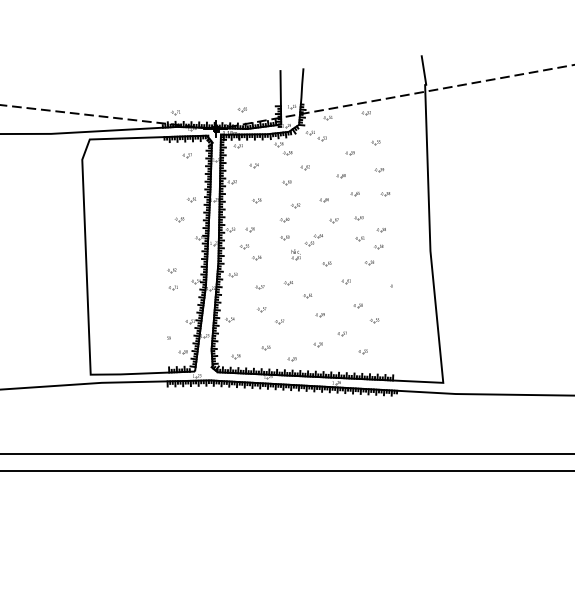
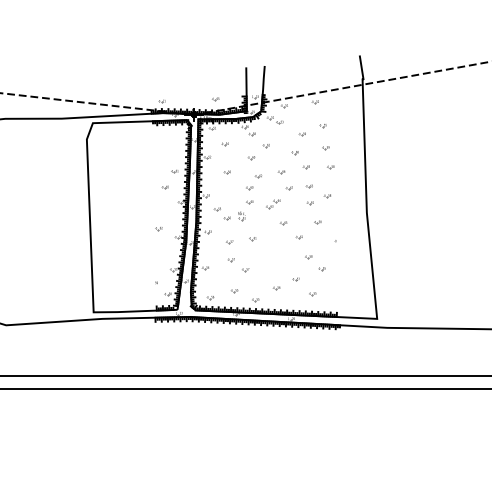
part: (186, 156) -> (170, 136), removed
part: (249, 229) -> (221, 195), removed
part: (377, 248) -> (324, 210), removed
part: (295, 255) -> (241, 216), moved
part: (172, 287) -> (159, 242), removed
part: (306, 296) -> (267, 249), removed
part: (319, 315) -> (277, 264), removed

